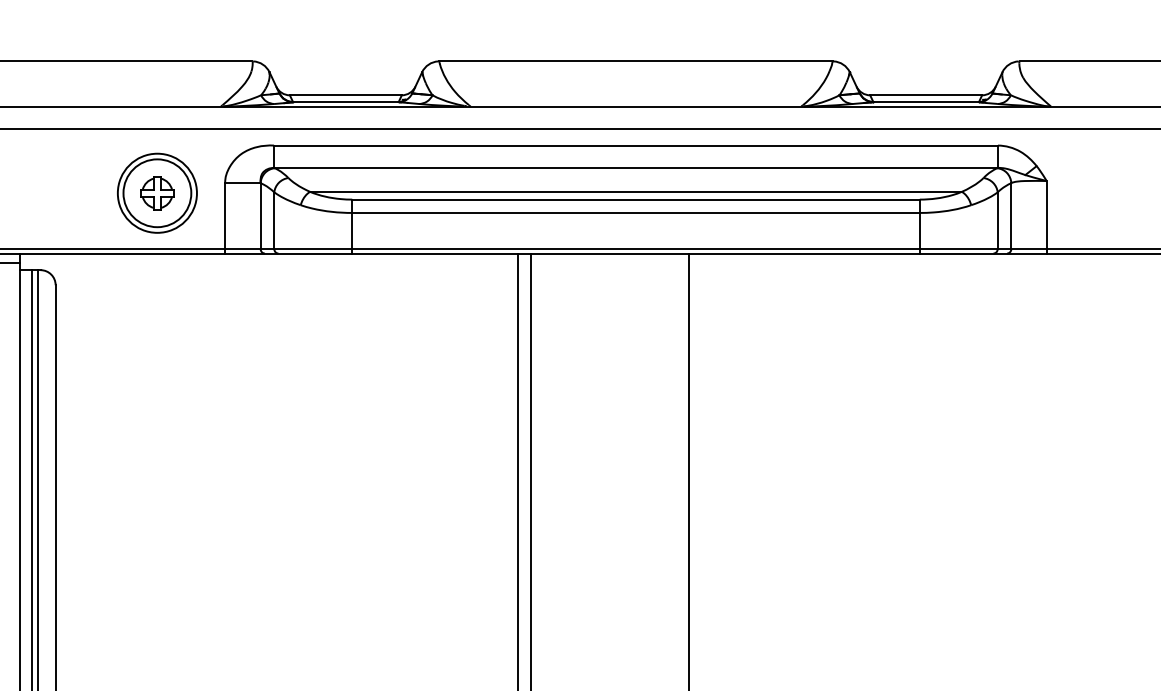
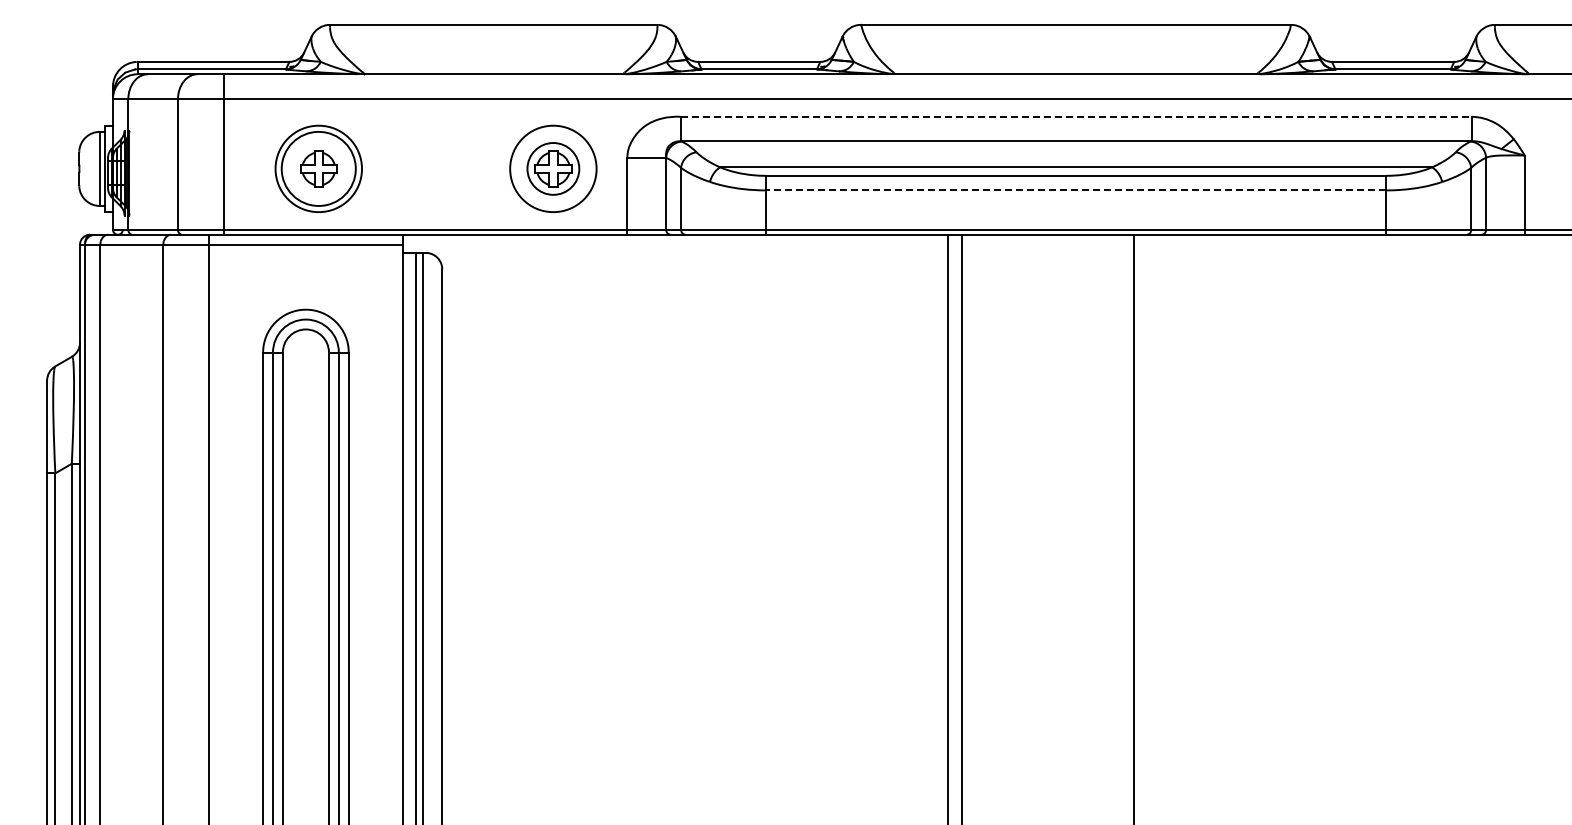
line: (636, 145) -> (1076, 116), solid -> dashed
circle: (157, 192) -> (553, 168), size x0.7
line: (636, 213) -> (1076, 190), solid -> dashed

